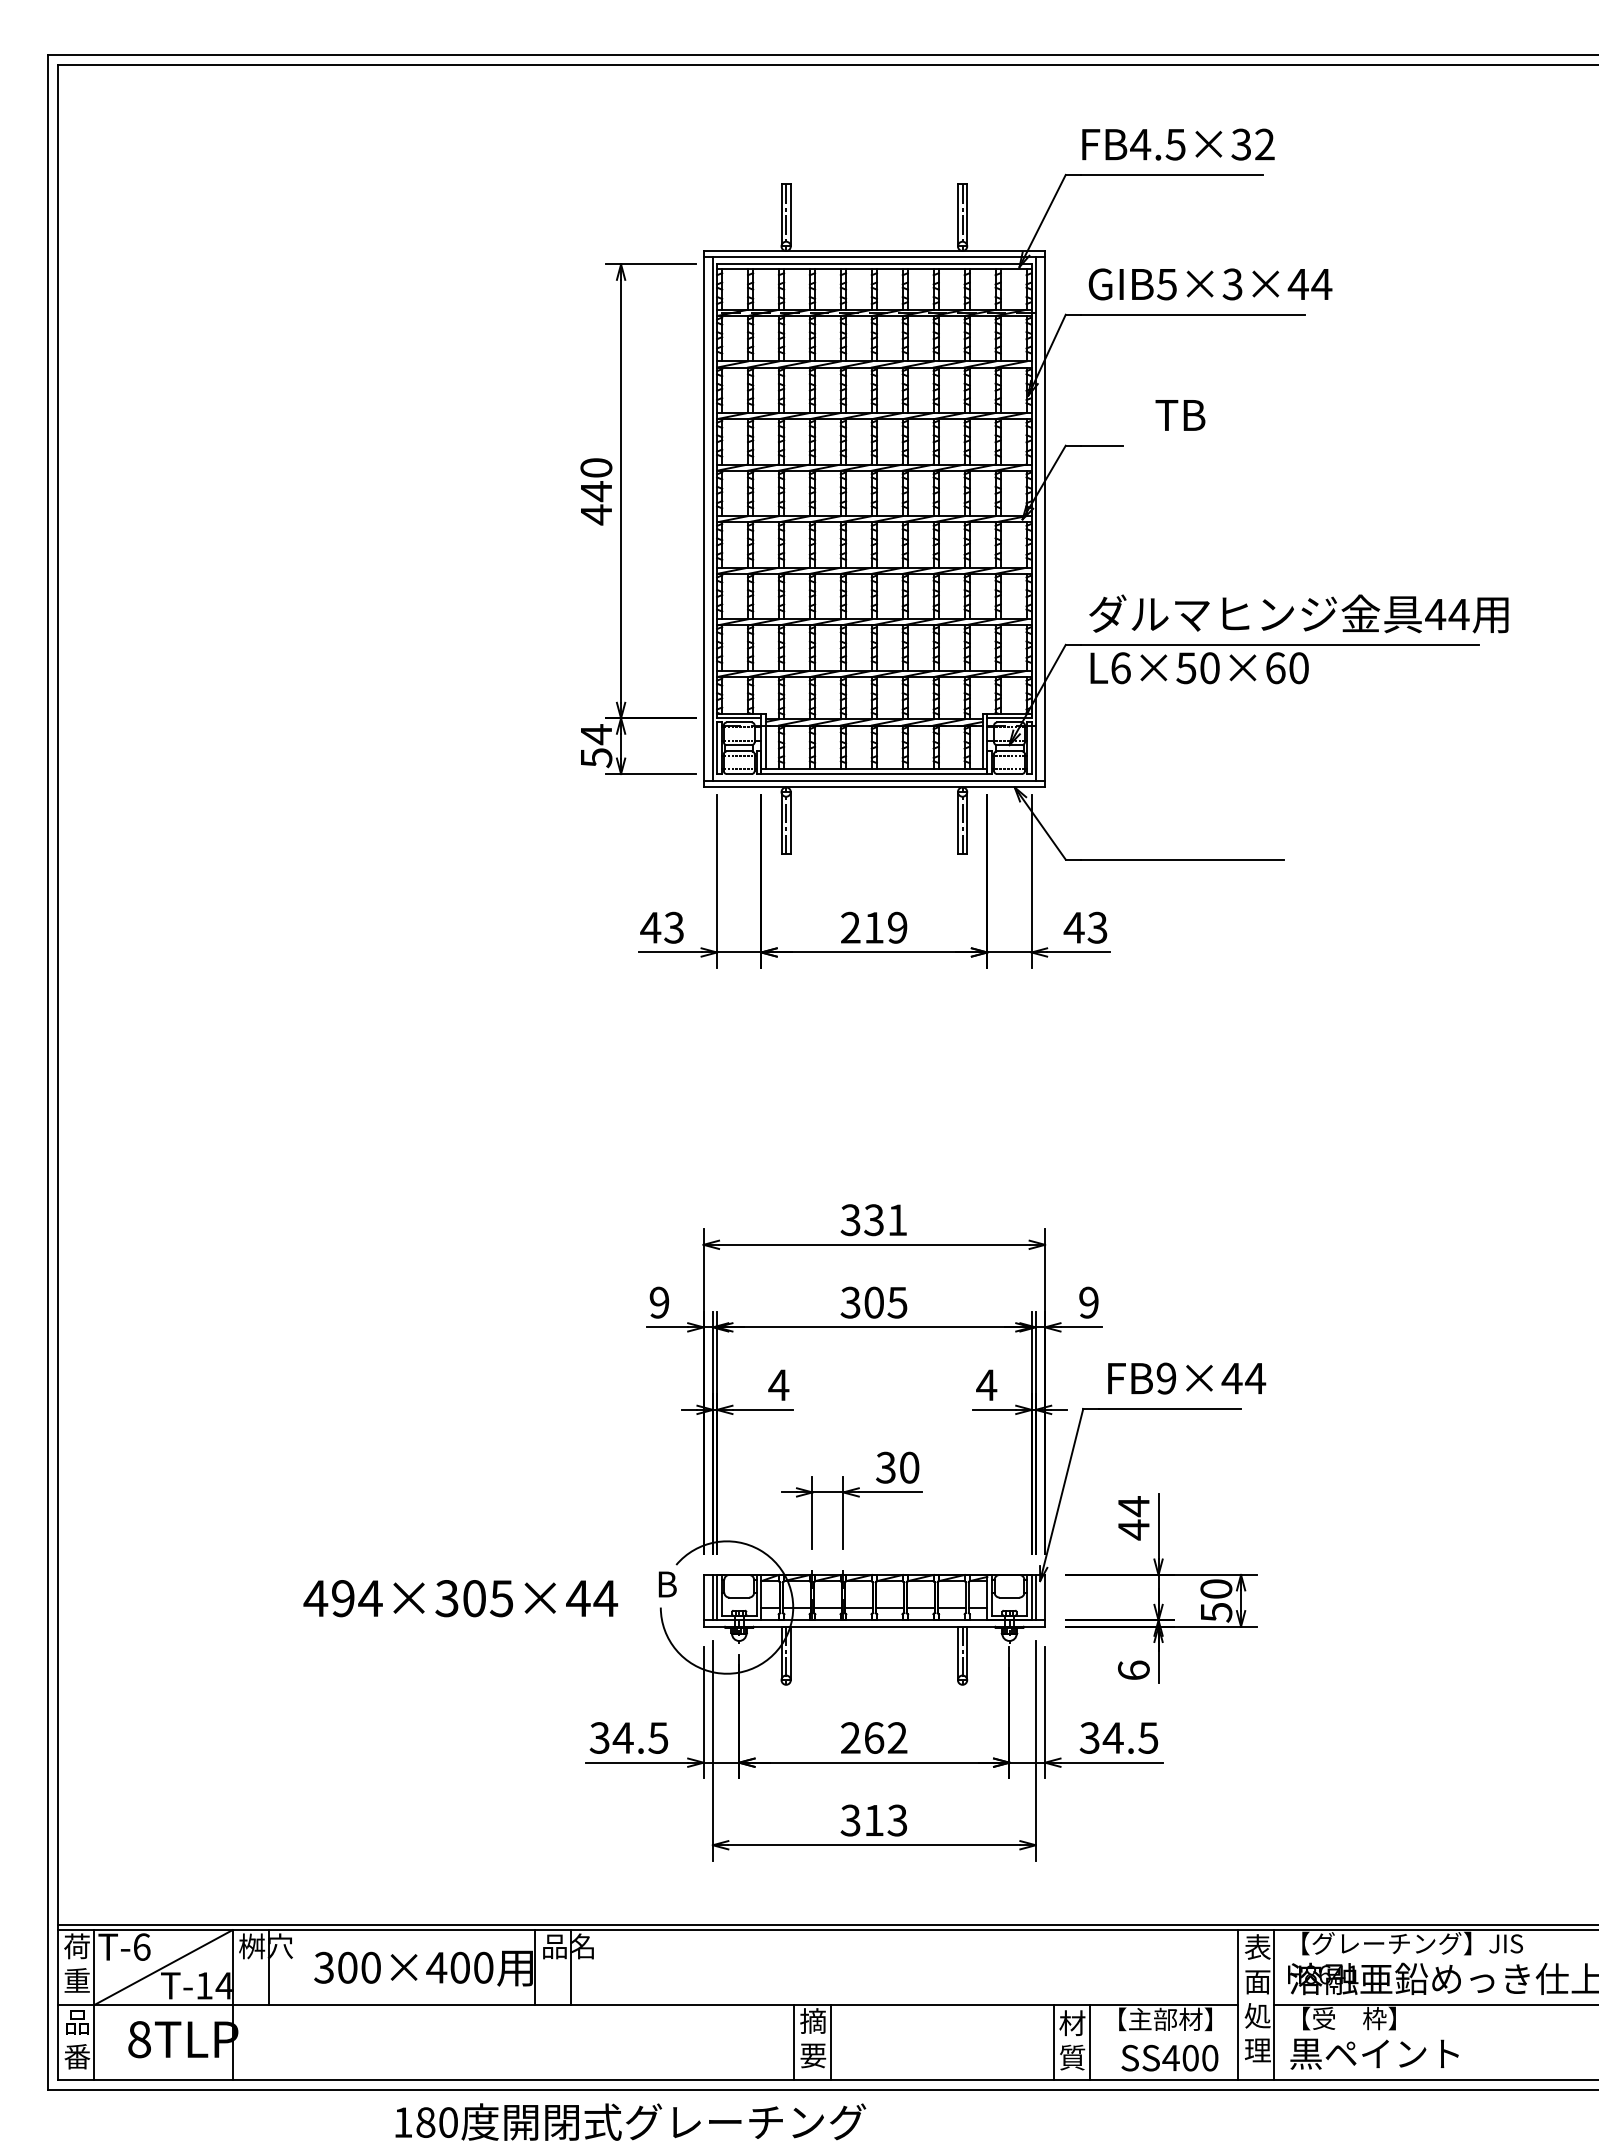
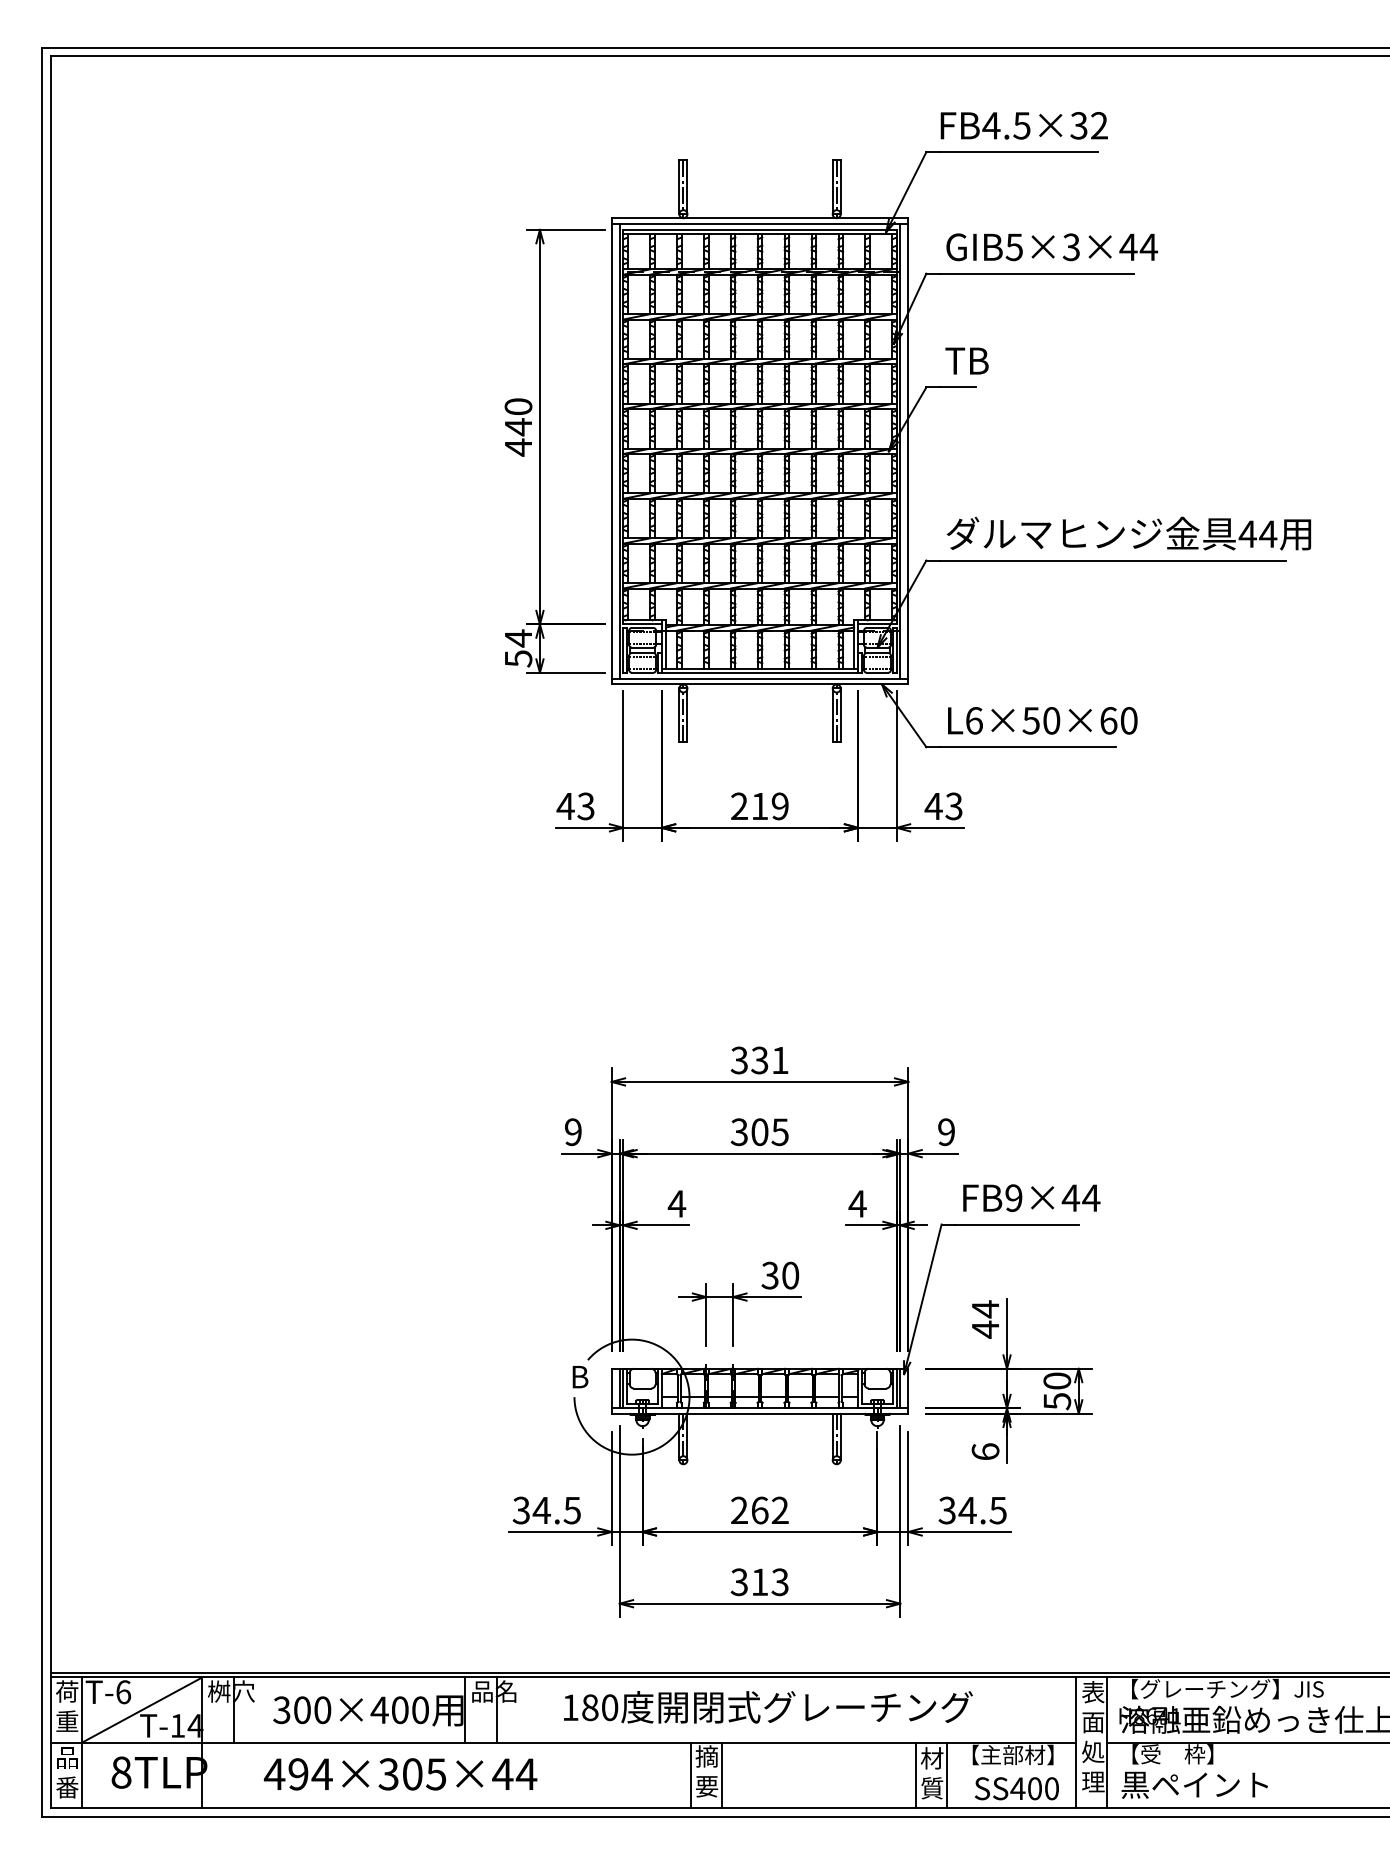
text: (1179, 414) -> (966, 360), moved
text: (1199, 667) -> (1042, 720), moved
text: (460, 1598) -> (400, 1774), moved
text: (630, 2122) -> (768, 1707), moved

